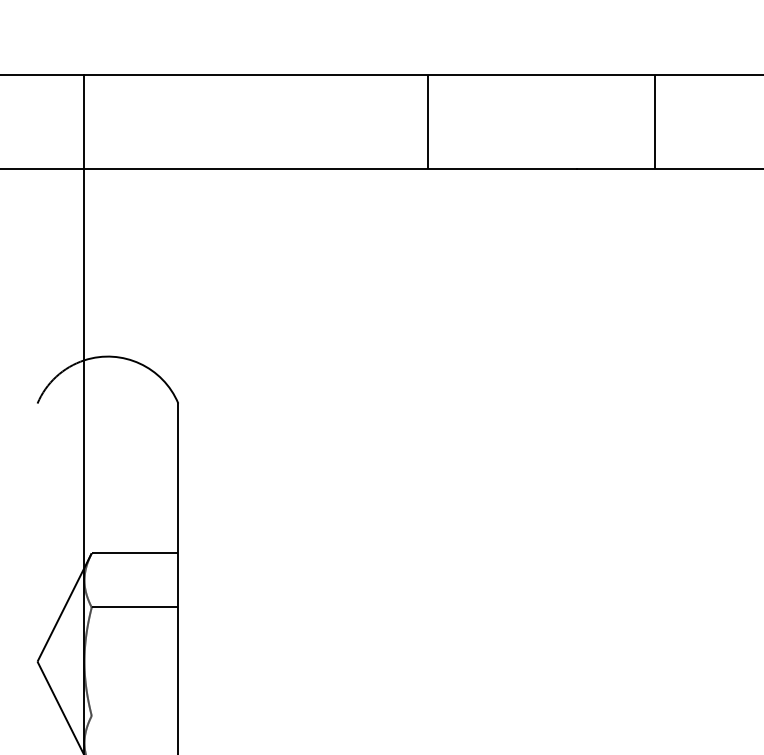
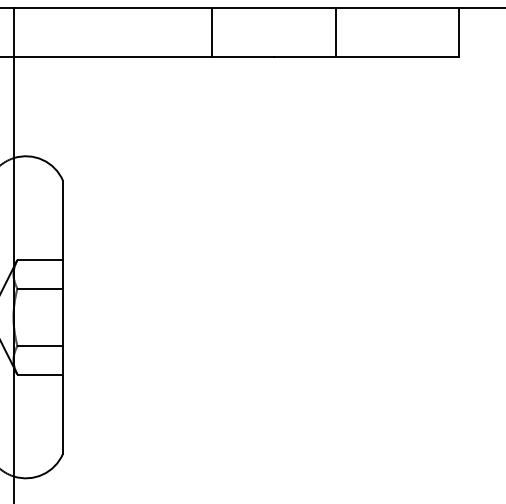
line: (427, 122) -> (211, 32), moved
line: (654, 122) -> (335, 32), moved
line: (135, 715) -> (40, 345), added

